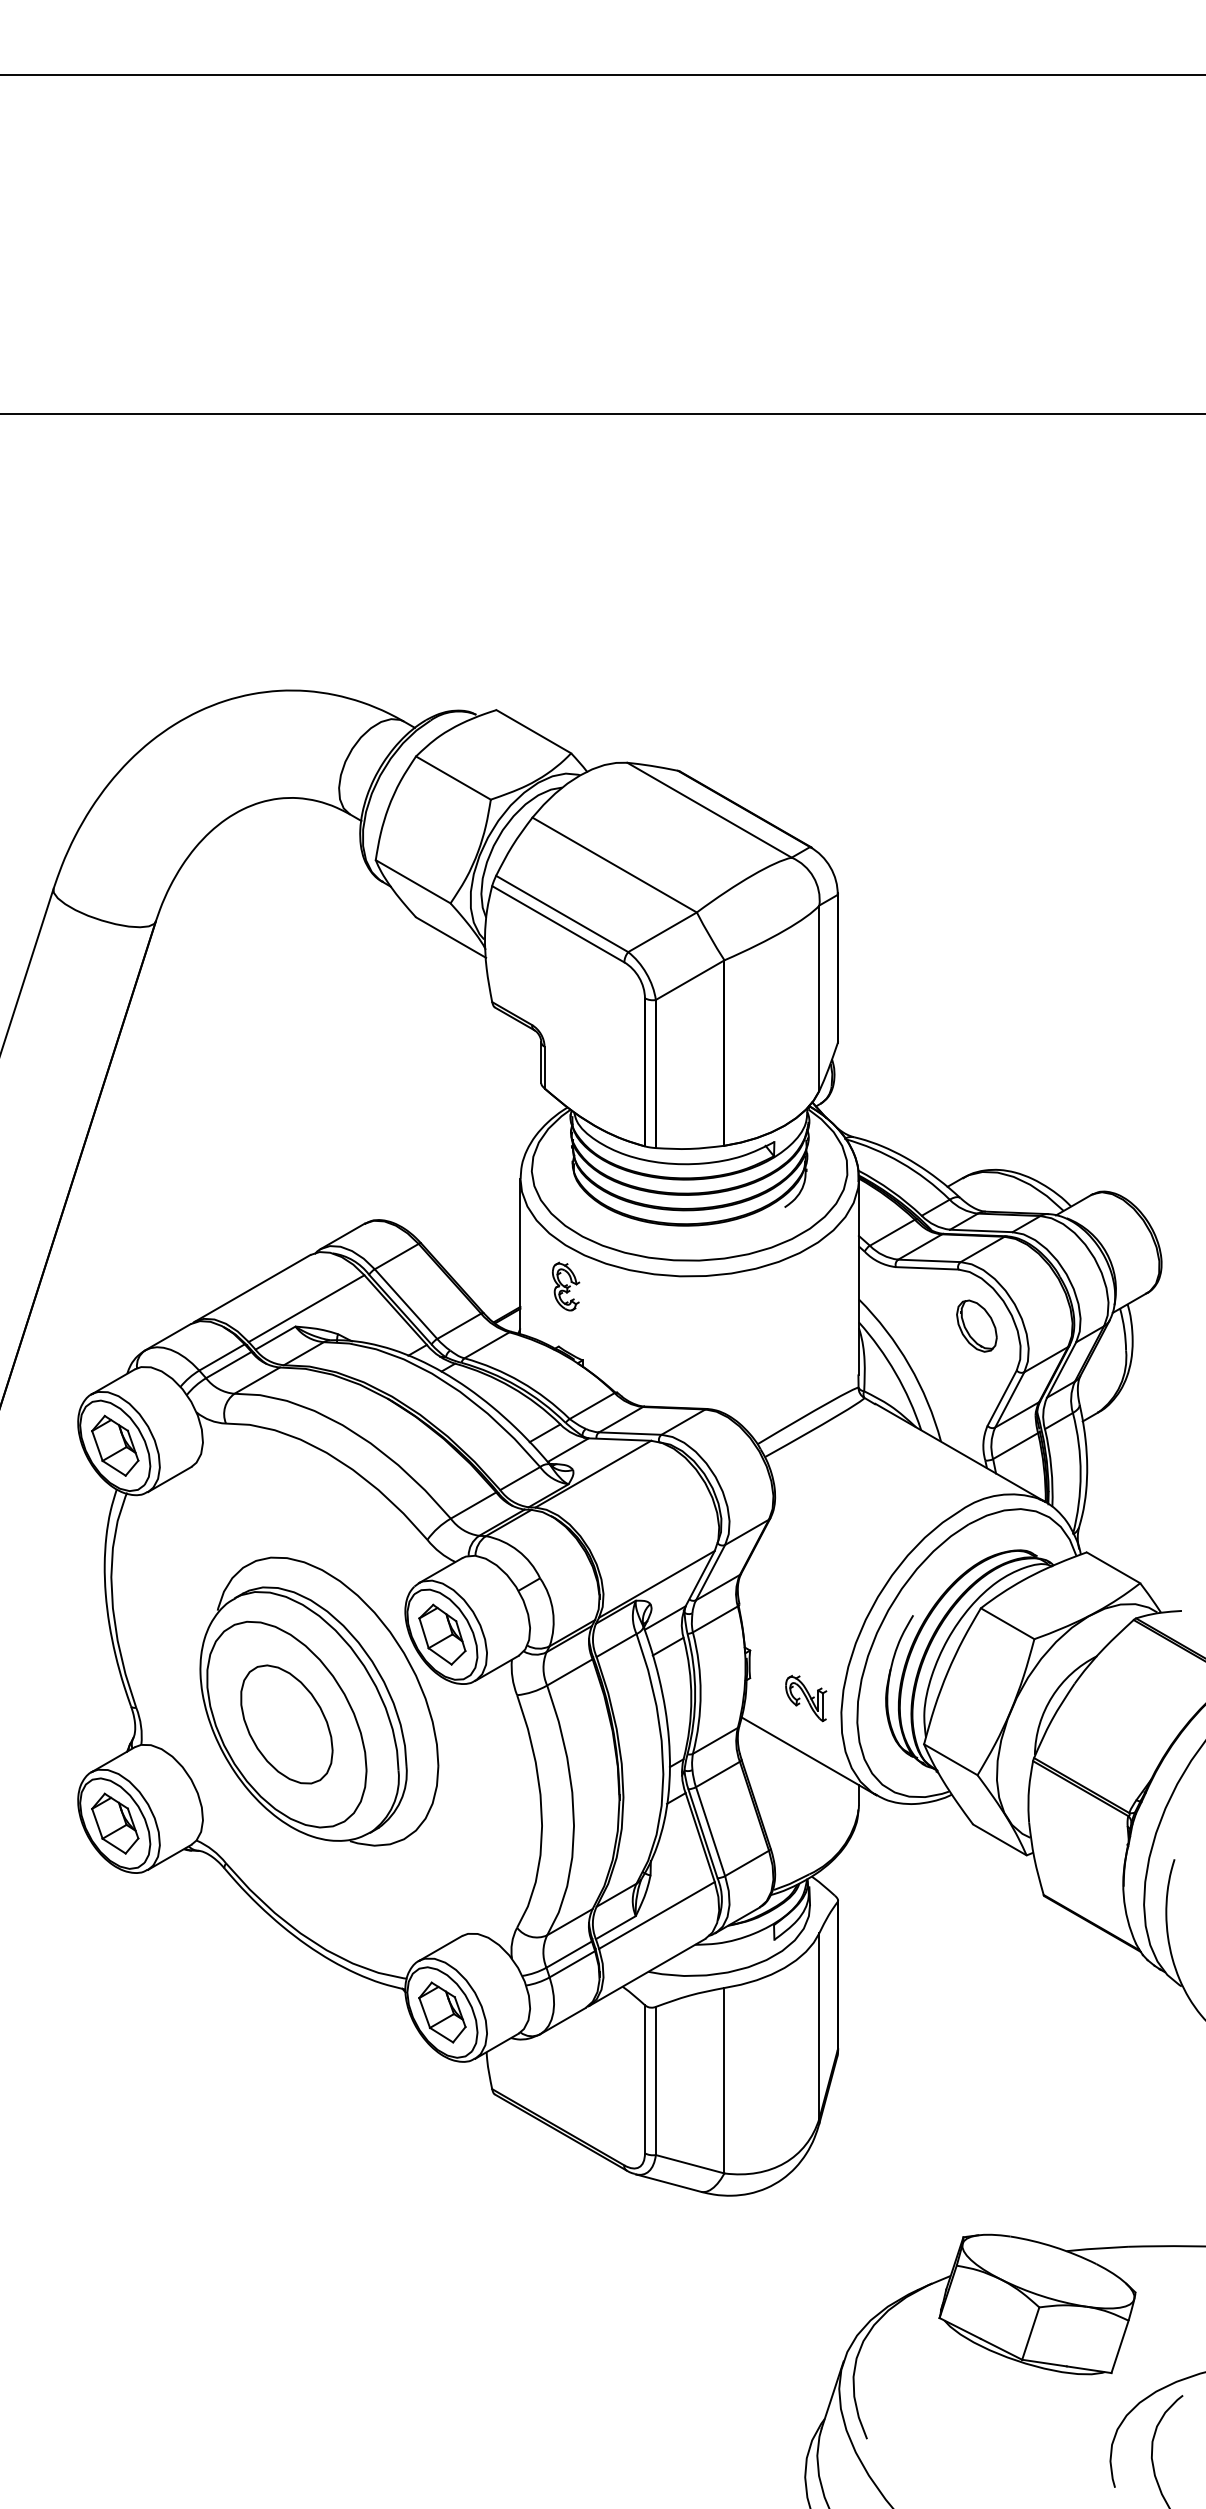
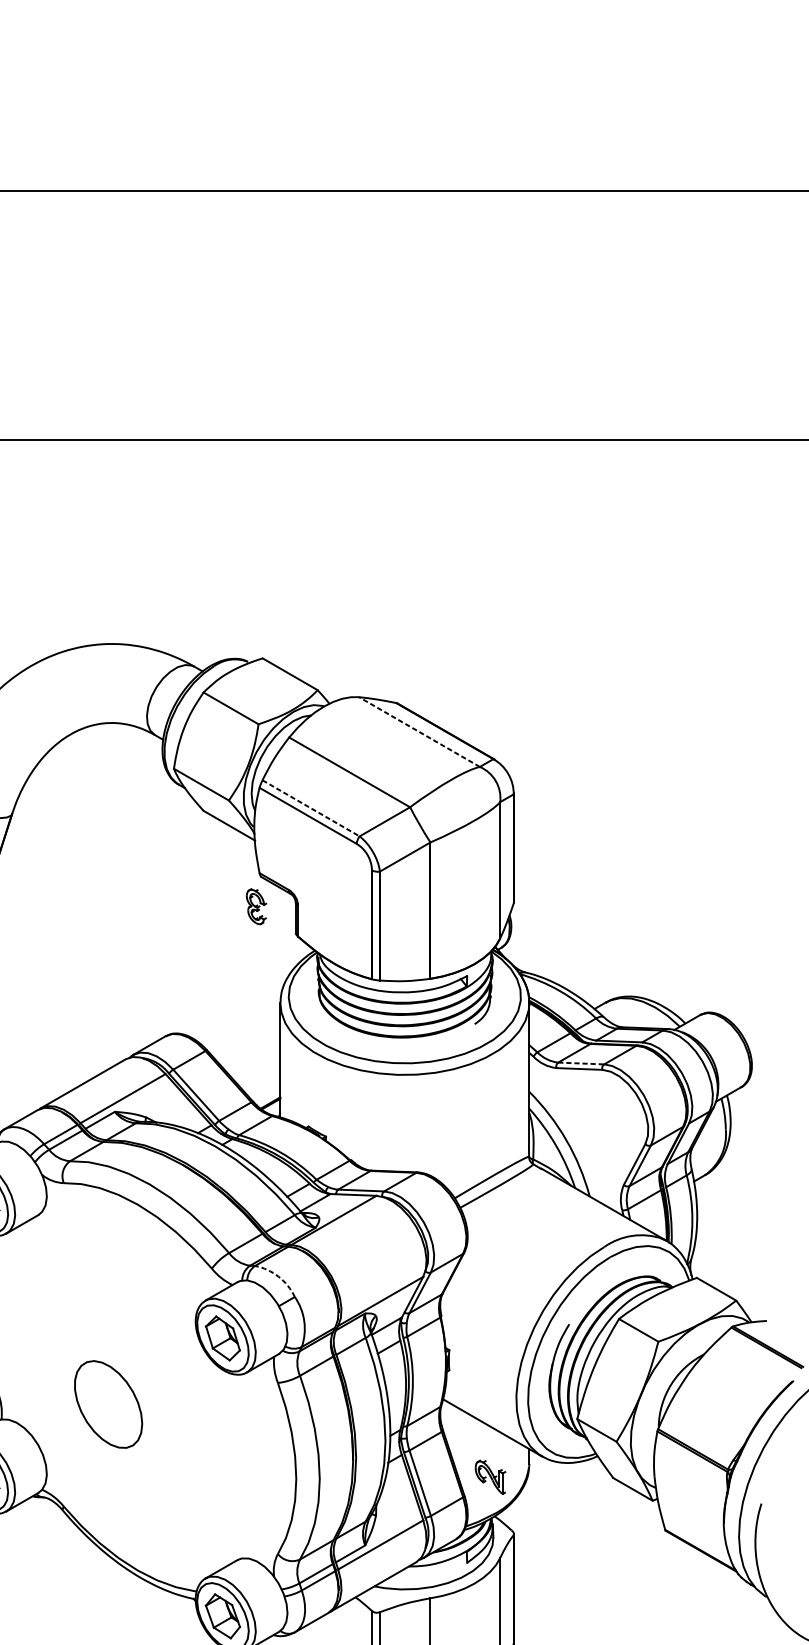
line: (709, 810) -> (419, 732), solid -> dashed
line: (562, 914) -> (311, 808), solid -> dashed
line: (929, 1260) -> (581, 1063), solid -> dashed
part: (566, 1286) -> (256, 906), moved
part: (976, 1325) -> (615, 1111), removed
arc: (518, 1550) -> (278, 1276), solid -> dashed
part: (806, 1698) -> (490, 1477), moved
part: (319, 1701) -> (132, 1387), removed

